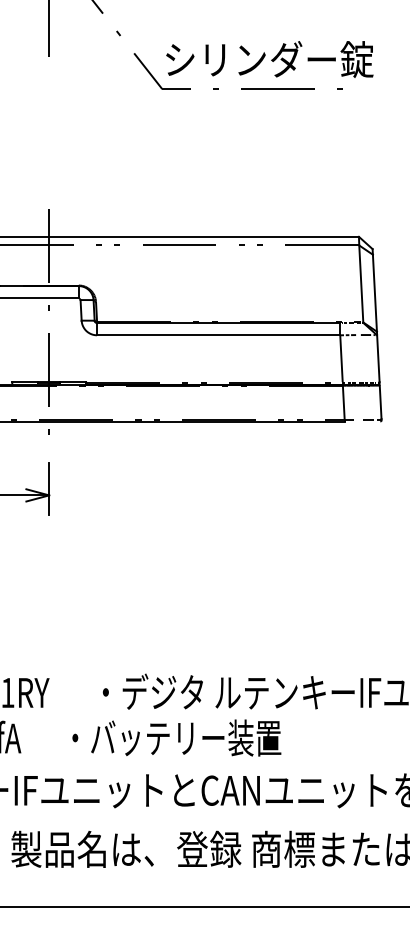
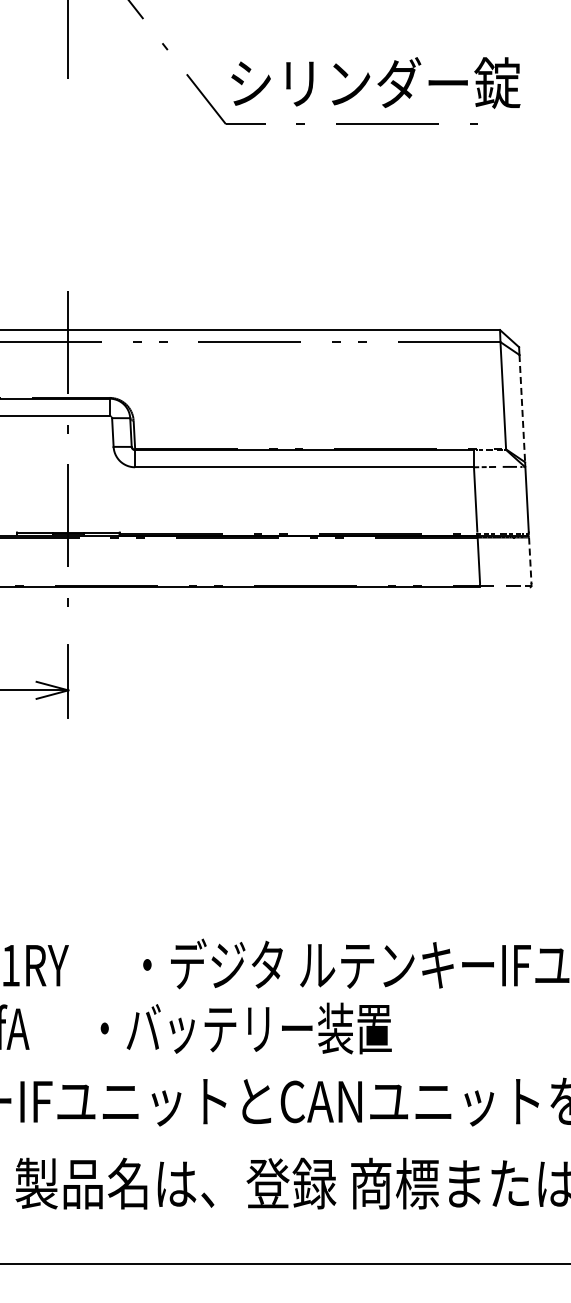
line: (375, 293) -> (522, 408), solid -> dashed
line: (380, 402) -> (530, 561), solid -> dashed

